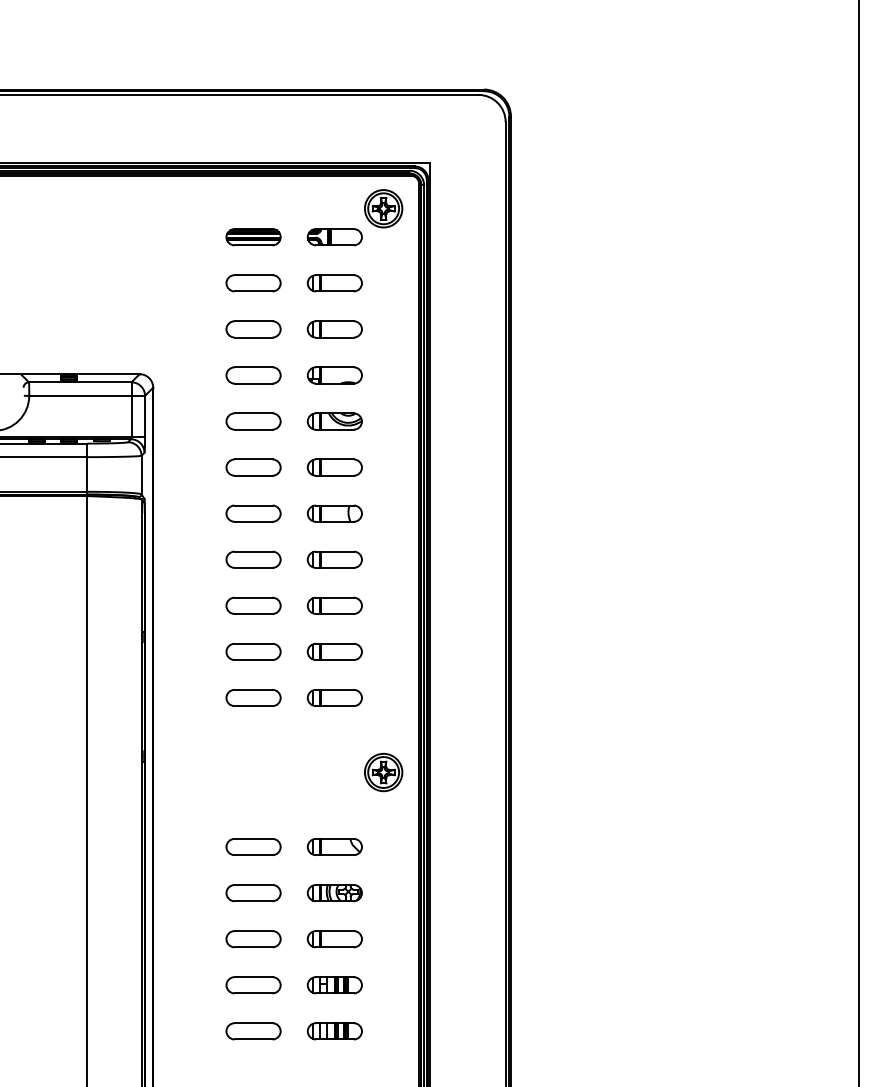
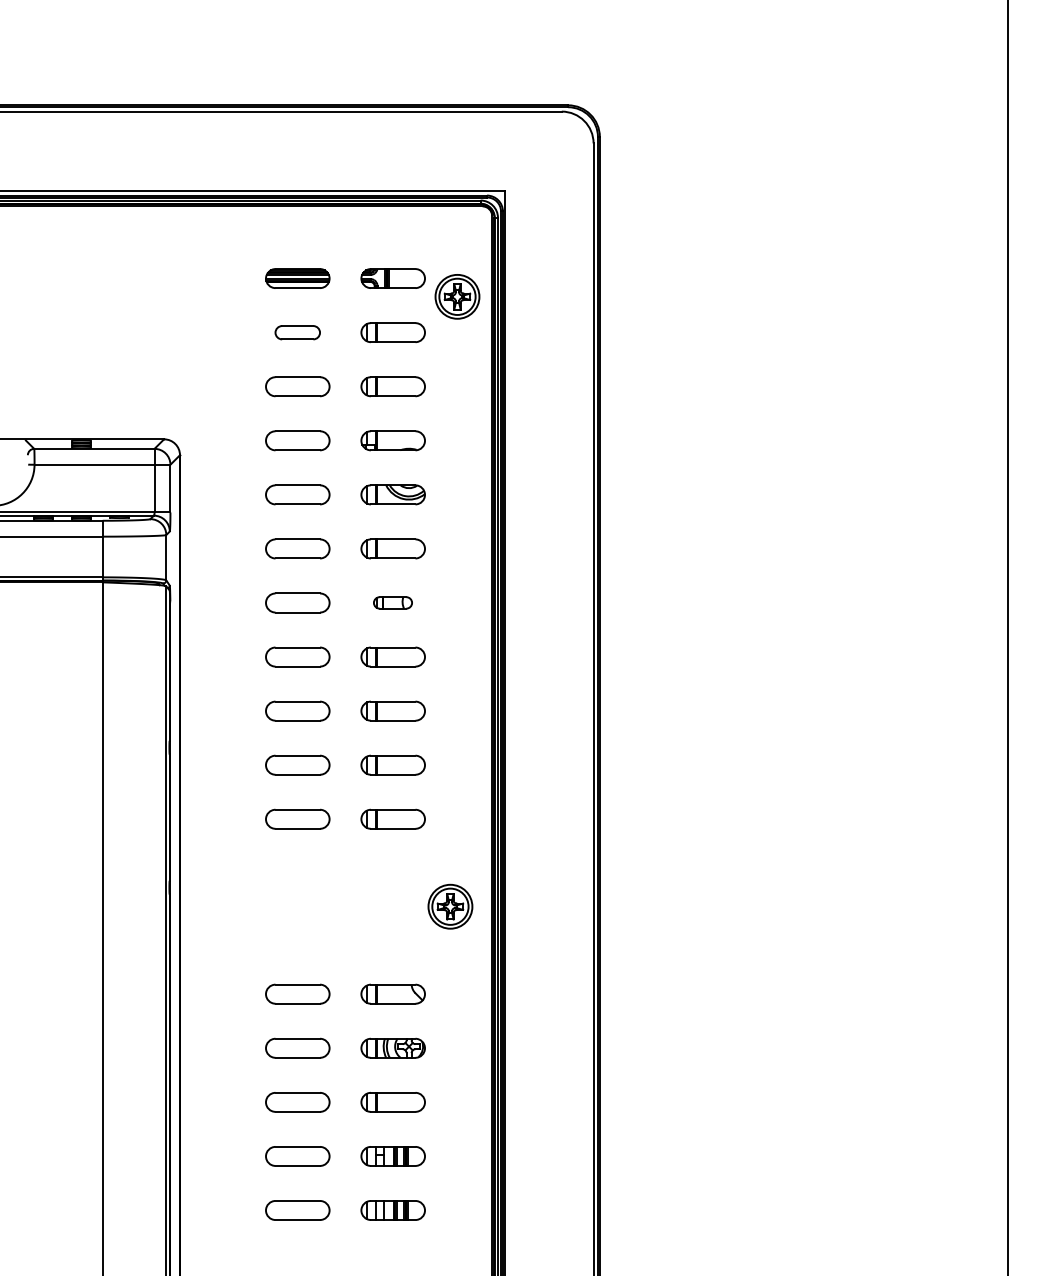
part: (383, 208) -> (457, 296), moved
part: (253, 283) -> (297, 332), size x0.7
part: (334, 513) -> (392, 602), size x0.6

